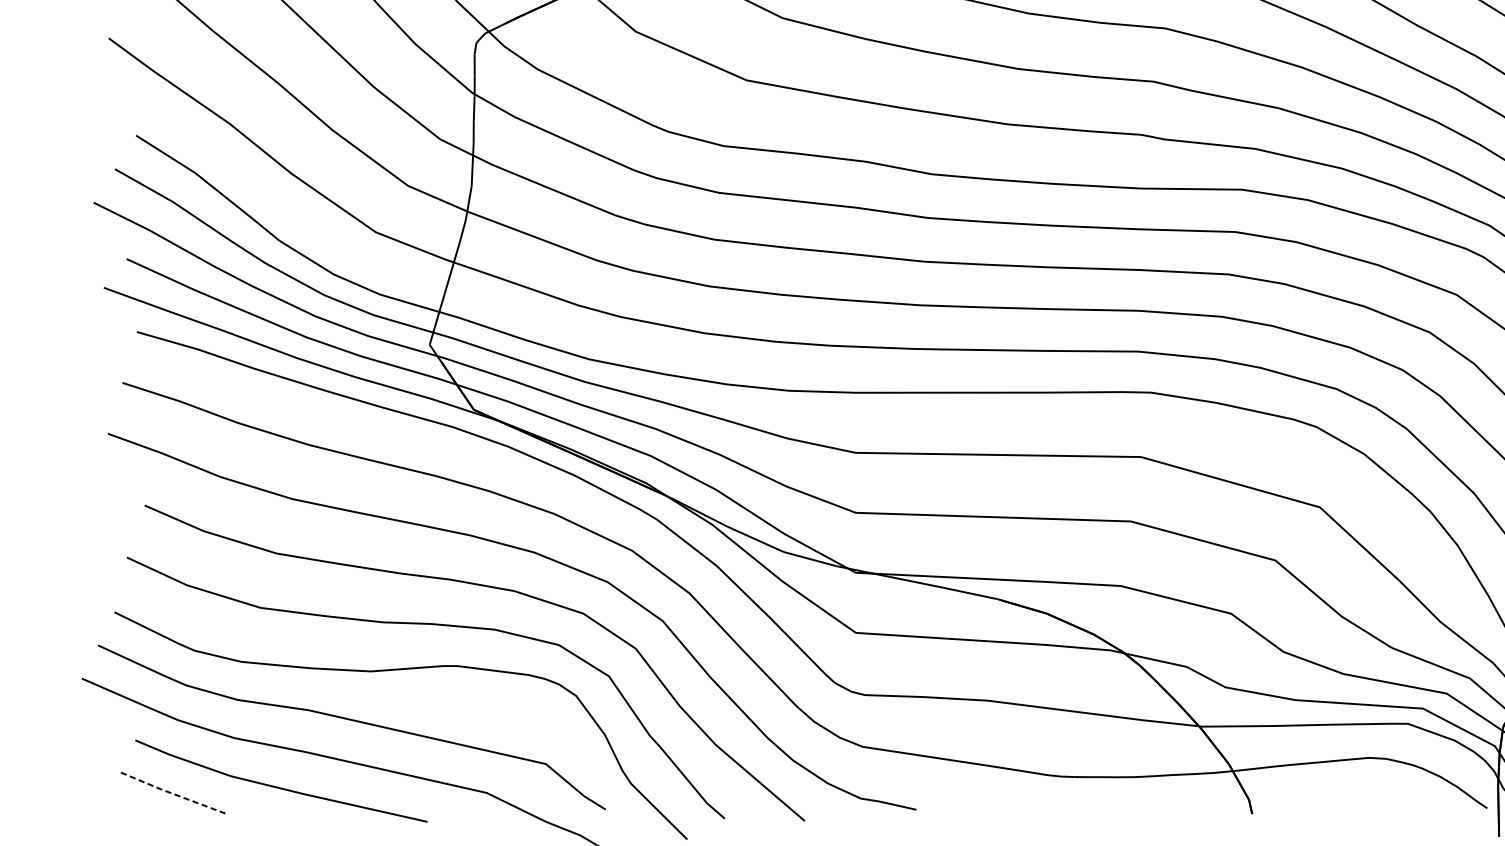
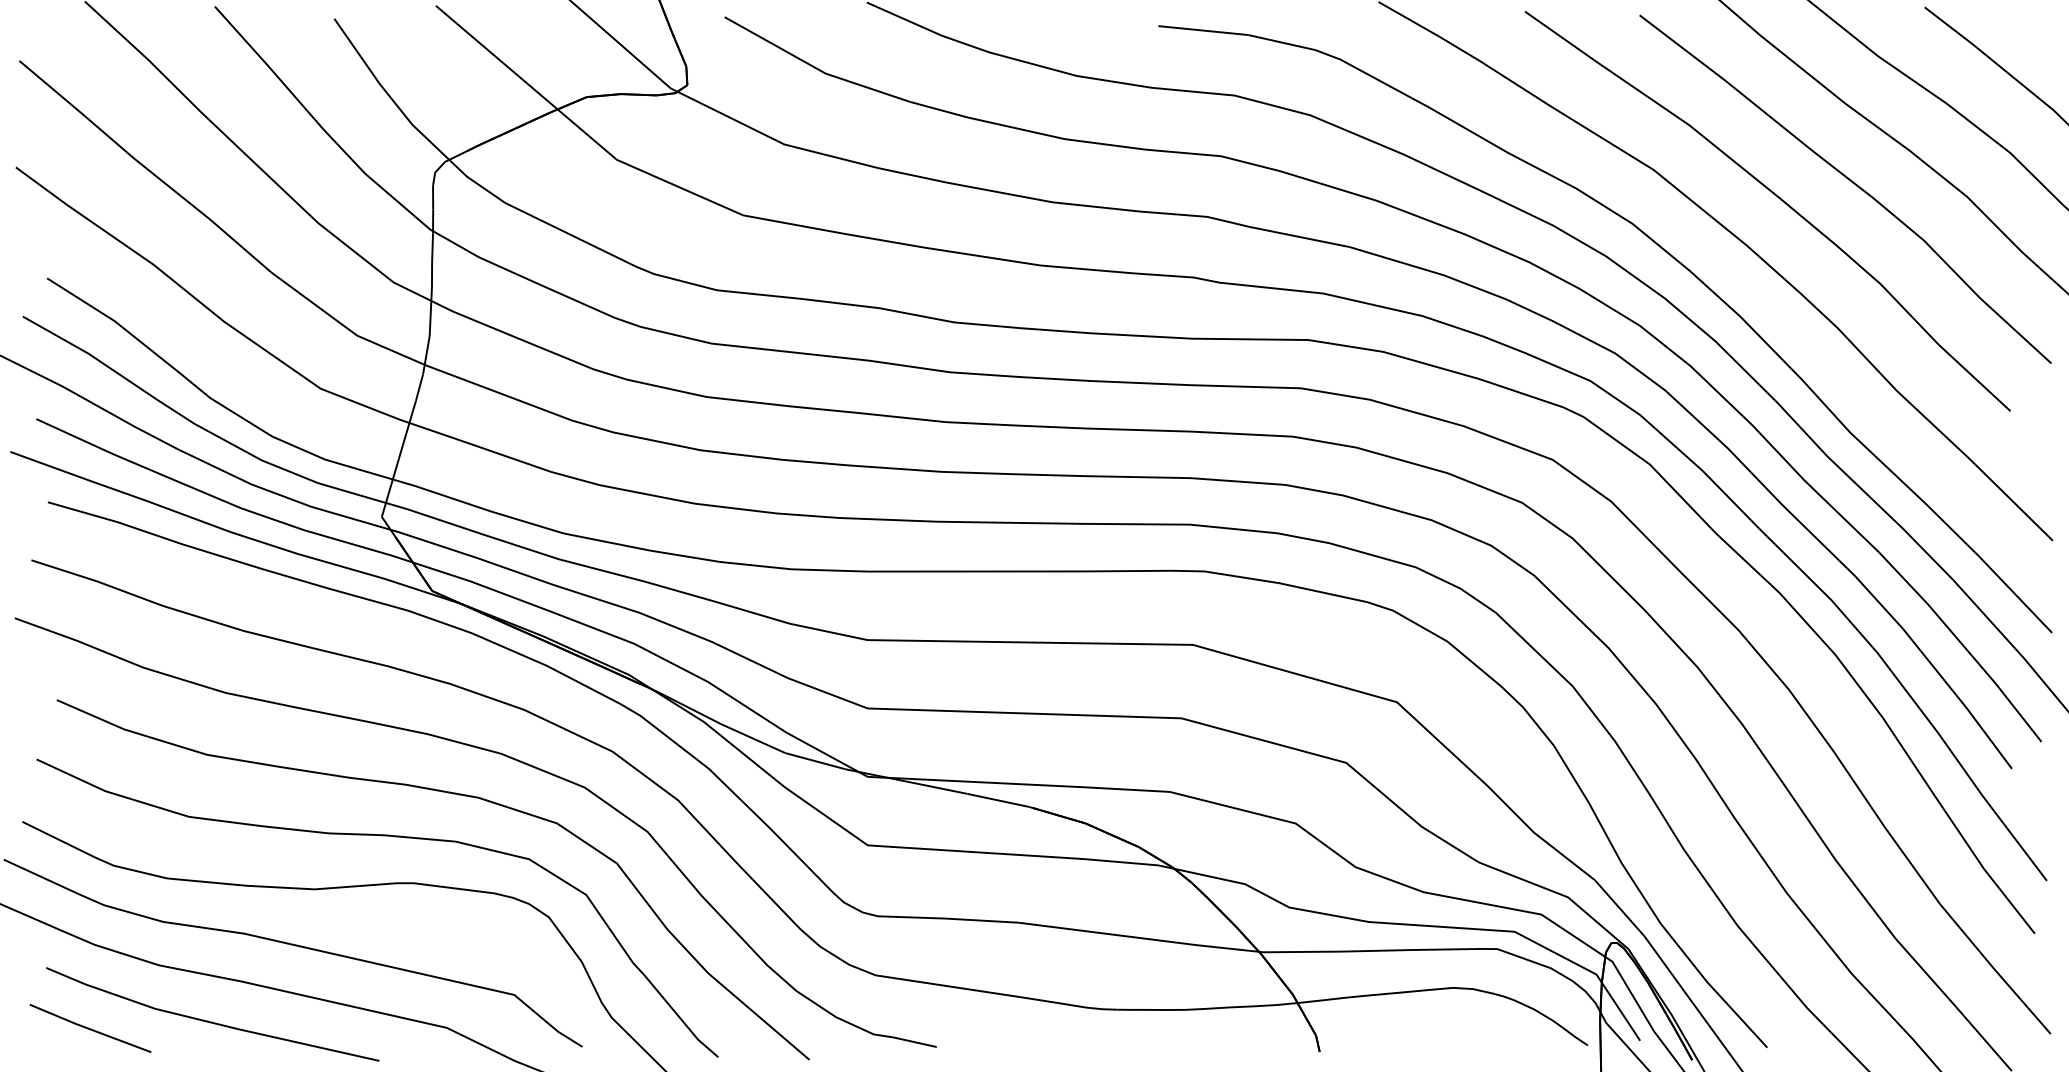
line: (173, 794) -> (89, 1029), dashed -> solid

